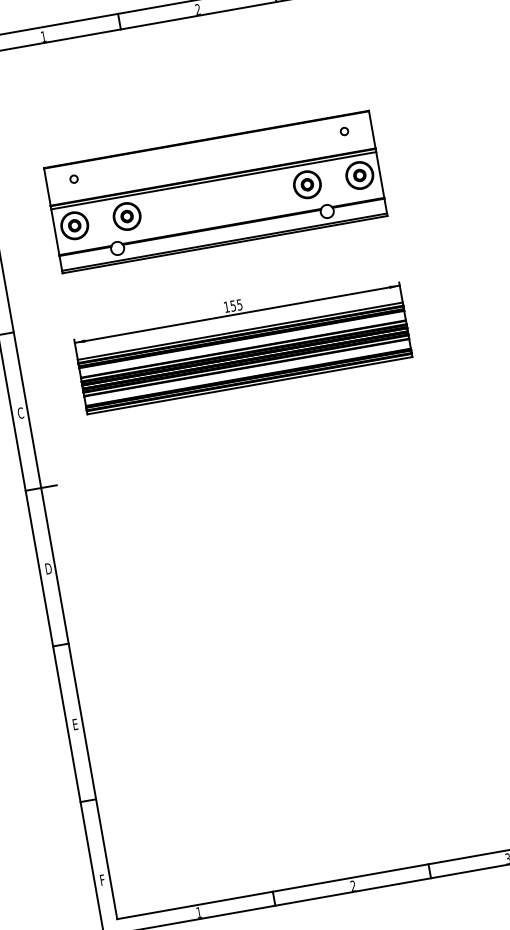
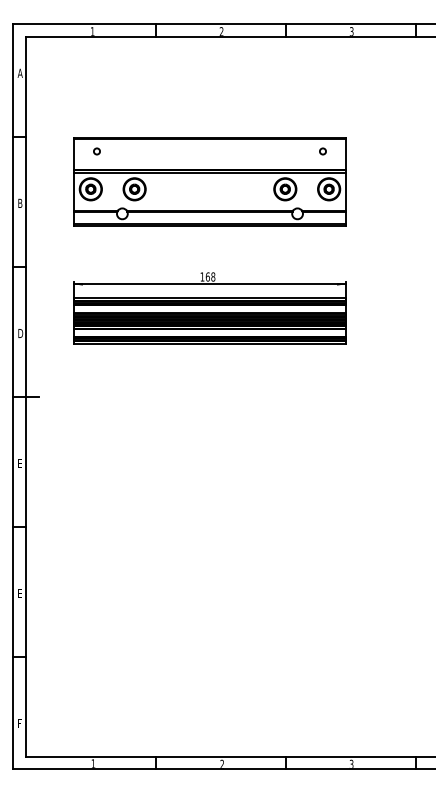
text: (236, 304) -> (210, 276), 155 -> 168
text: (20, 413) -> (20, 333), C -> D
text: (48, 568) -> (20, 463), D -> E

